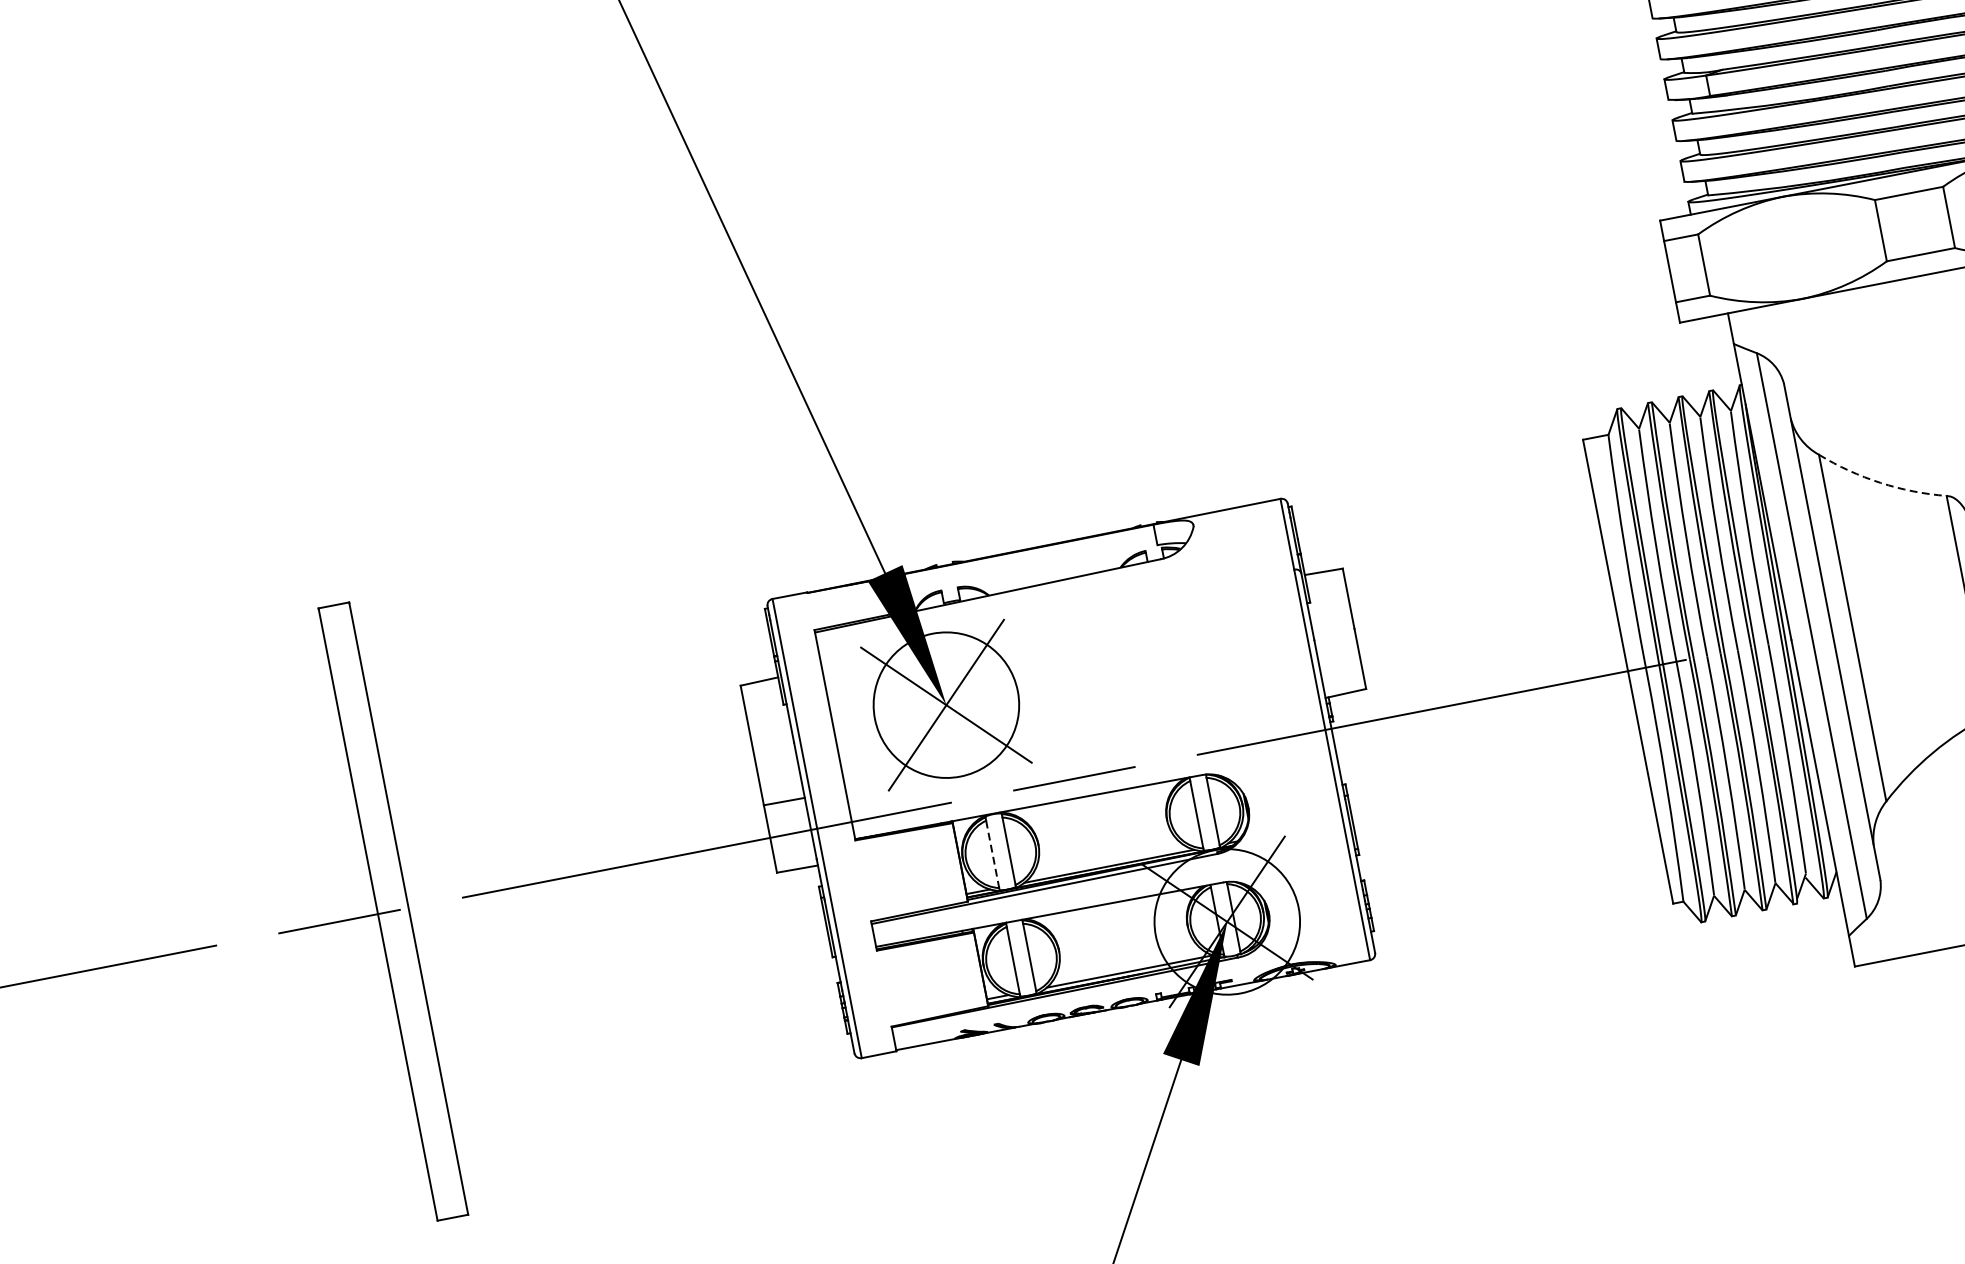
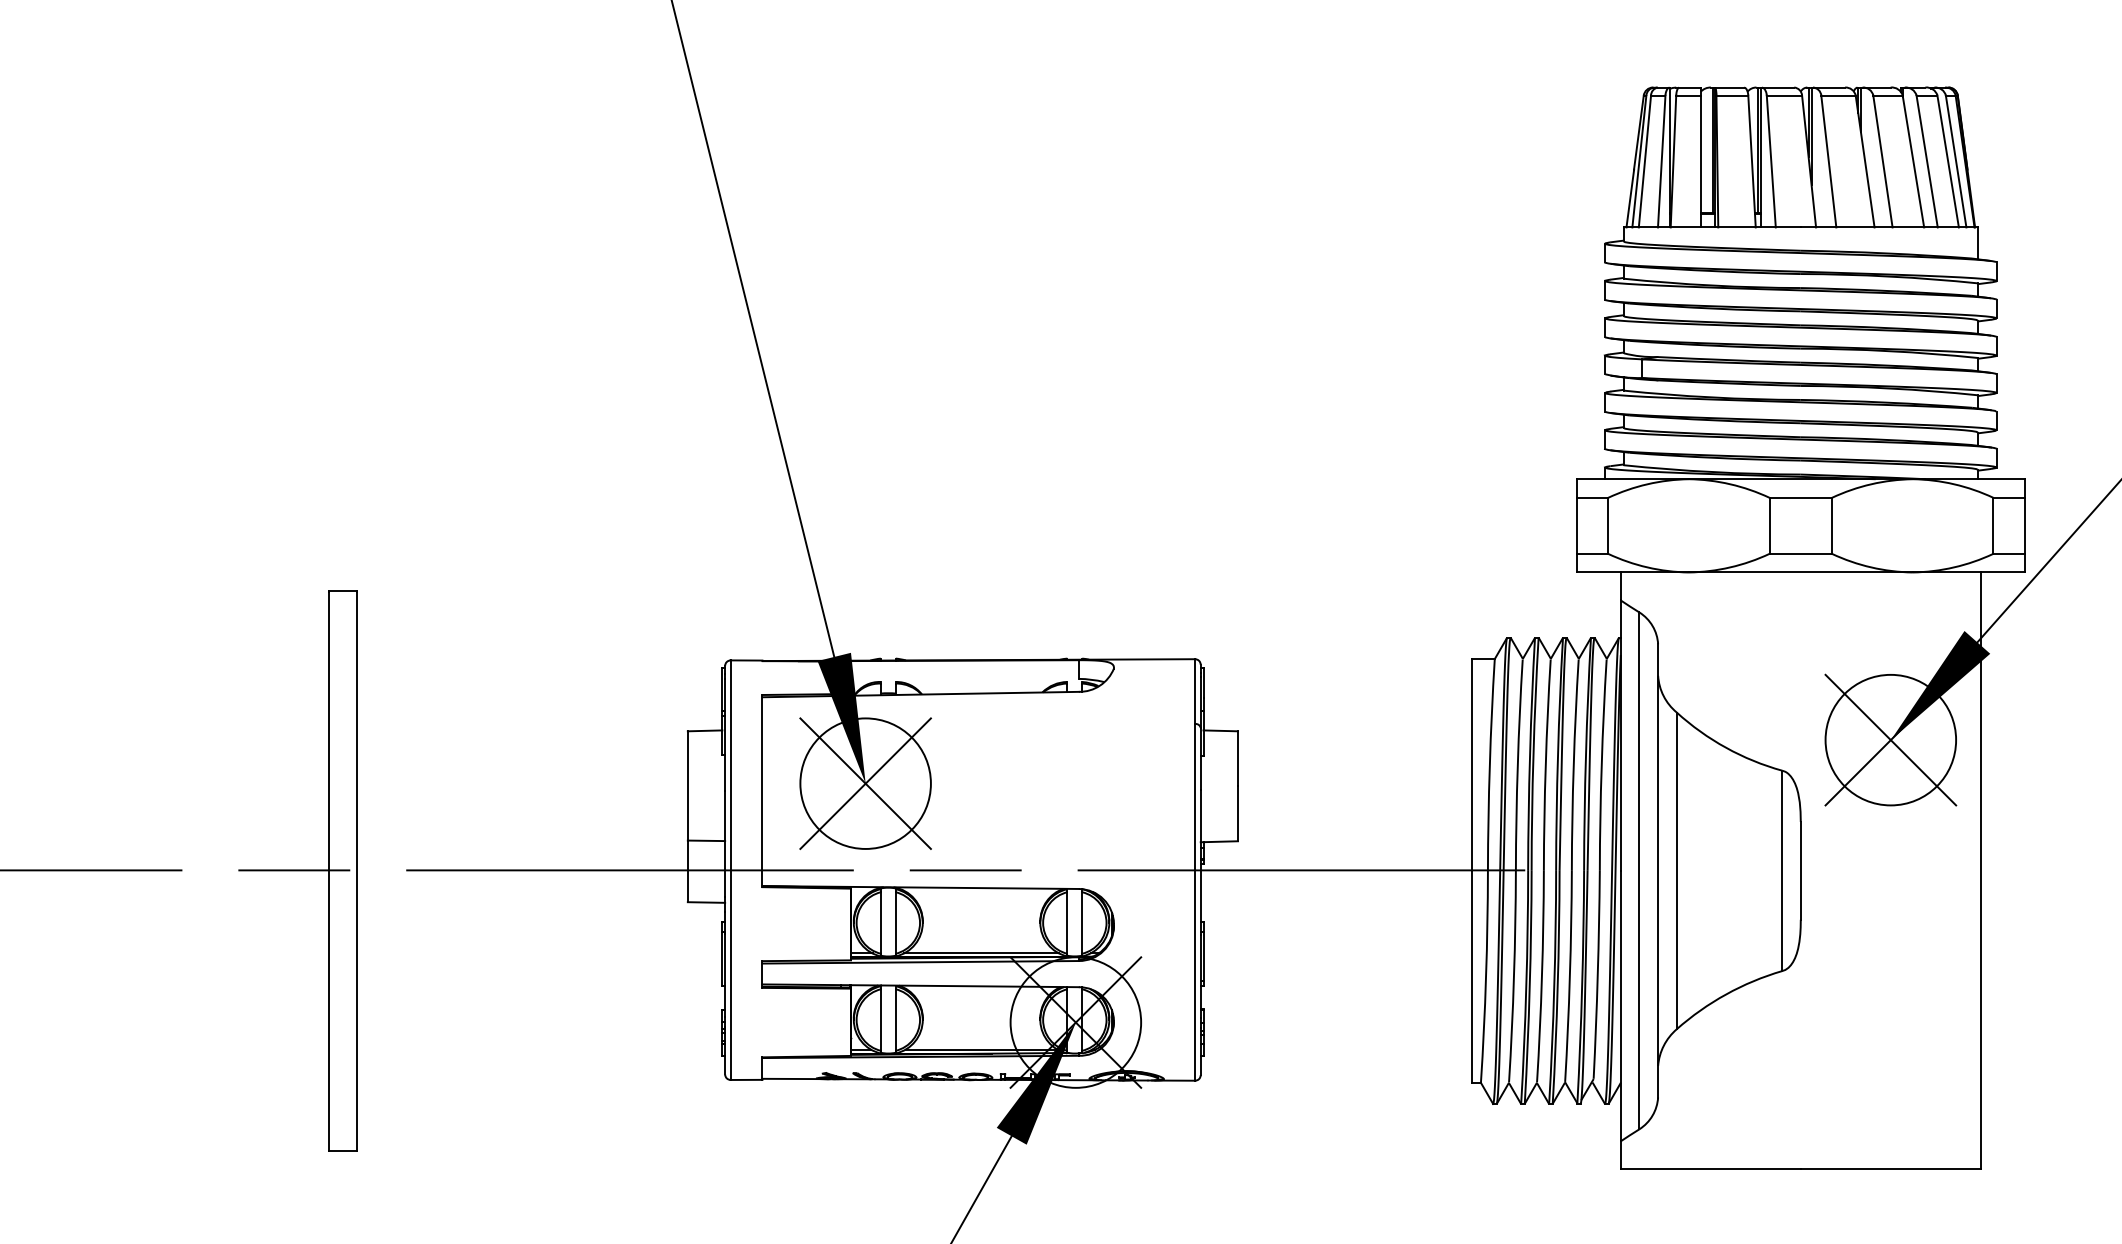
arc: (1880, 482) -> (1726, 747), dashed -> solid
line: (992, 853) -> (880, 922), dashed -> solid

